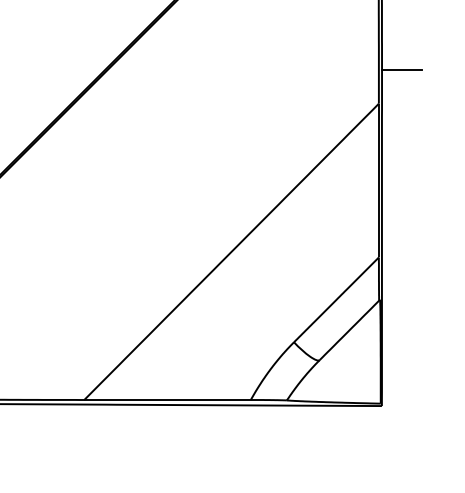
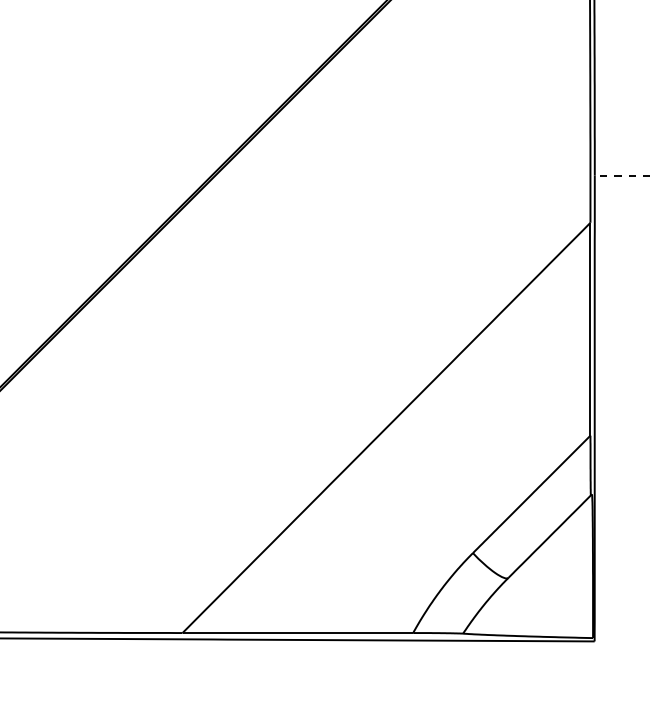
line: (402, 69) -> (622, 175), solid -> dashed

